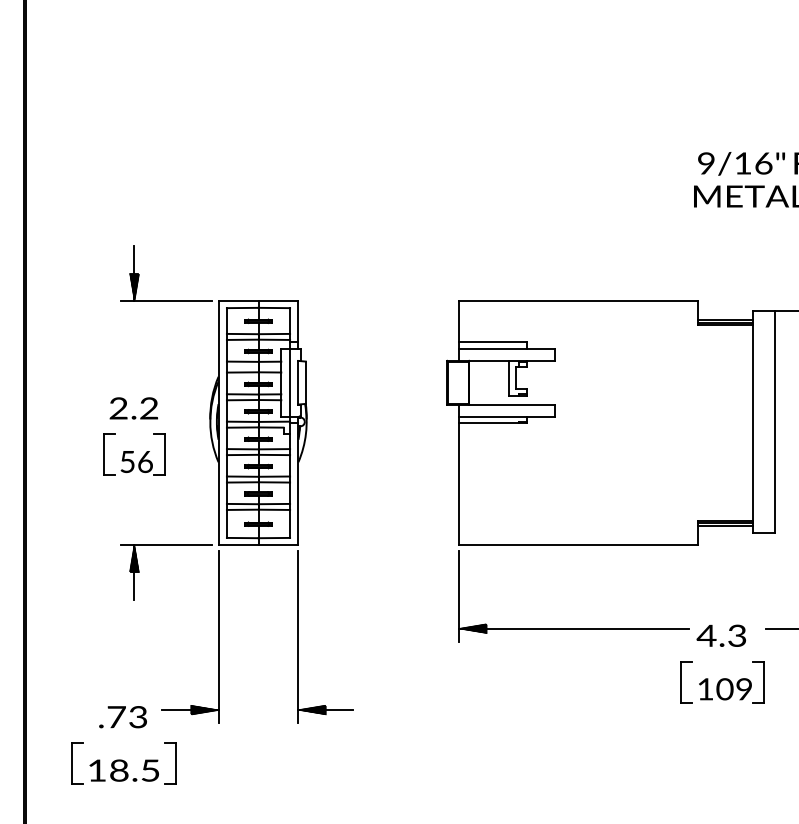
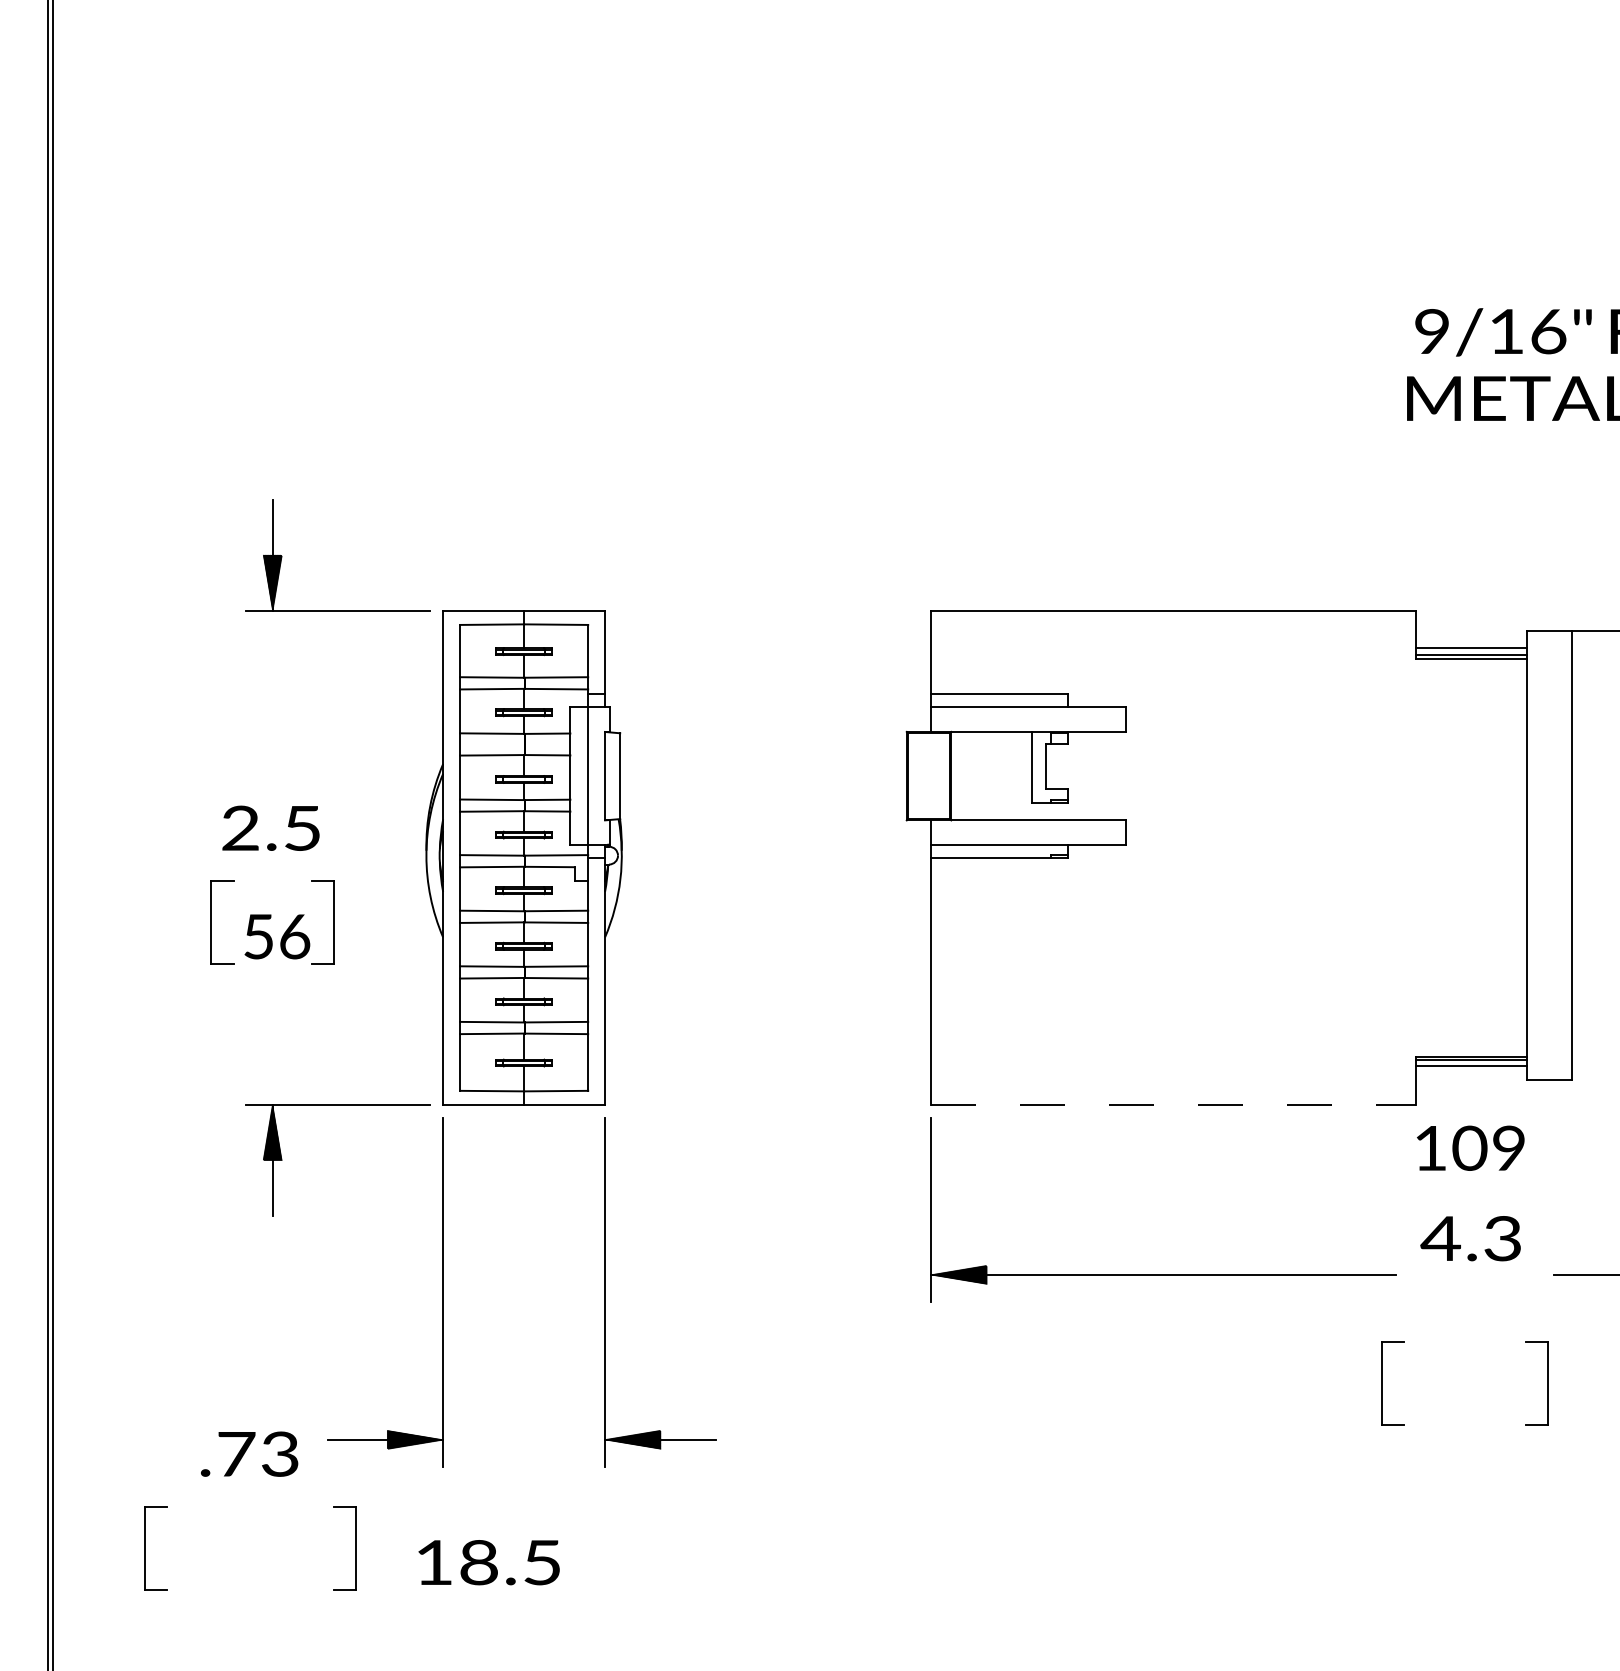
text: (149, 408) -> (303, 828), 2.2 -> 2.5
line: (578, 544) -> (1172, 1104), solid -> dashed
text: (720, 635) -> (1468, 1237), moved
text: (725, 689) -> (1470, 1148), moved
text: (123, 770) -> (487, 1562), moved

